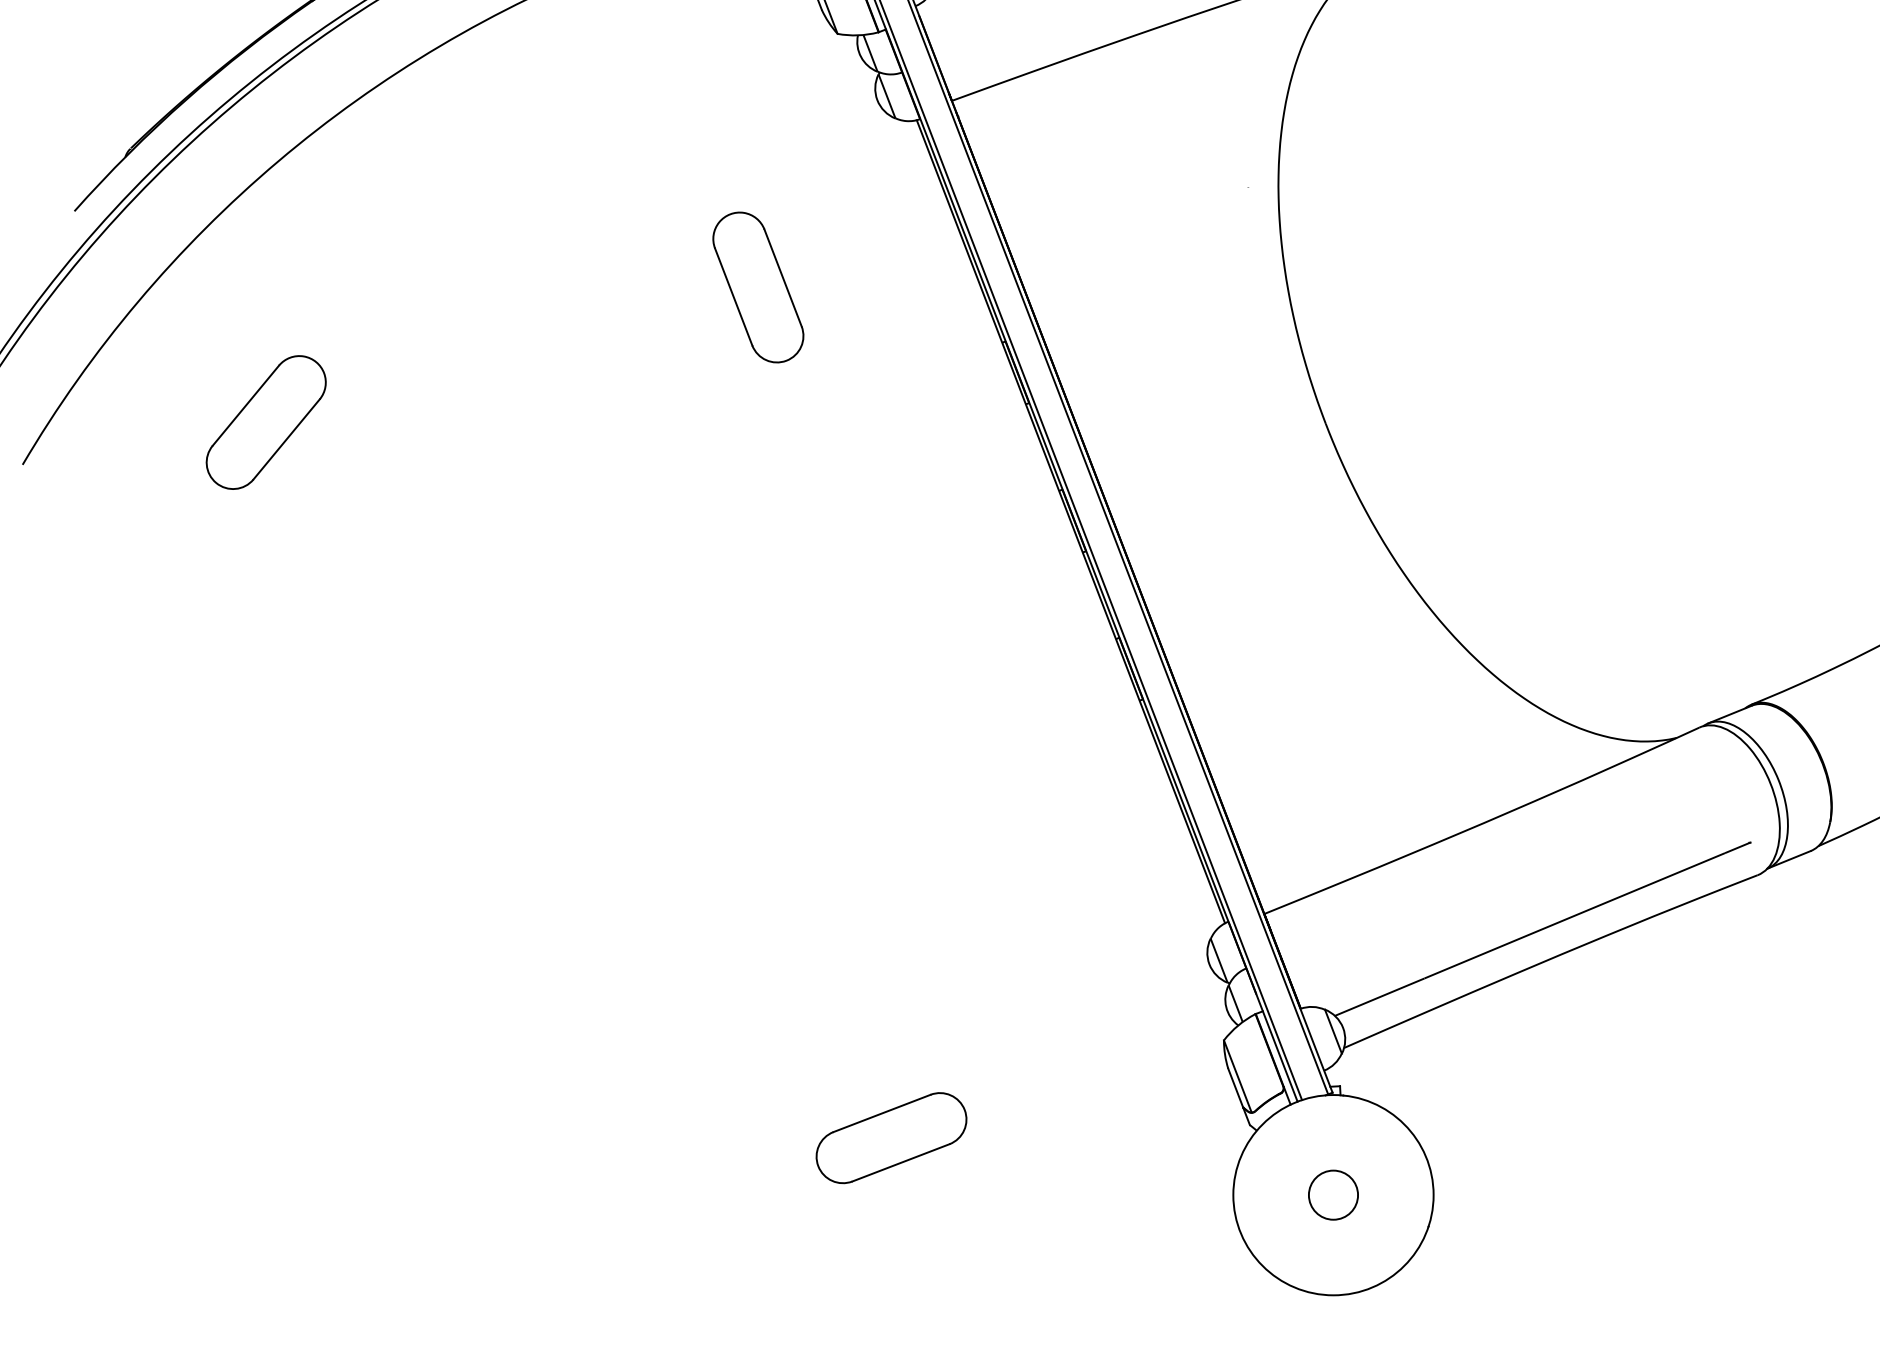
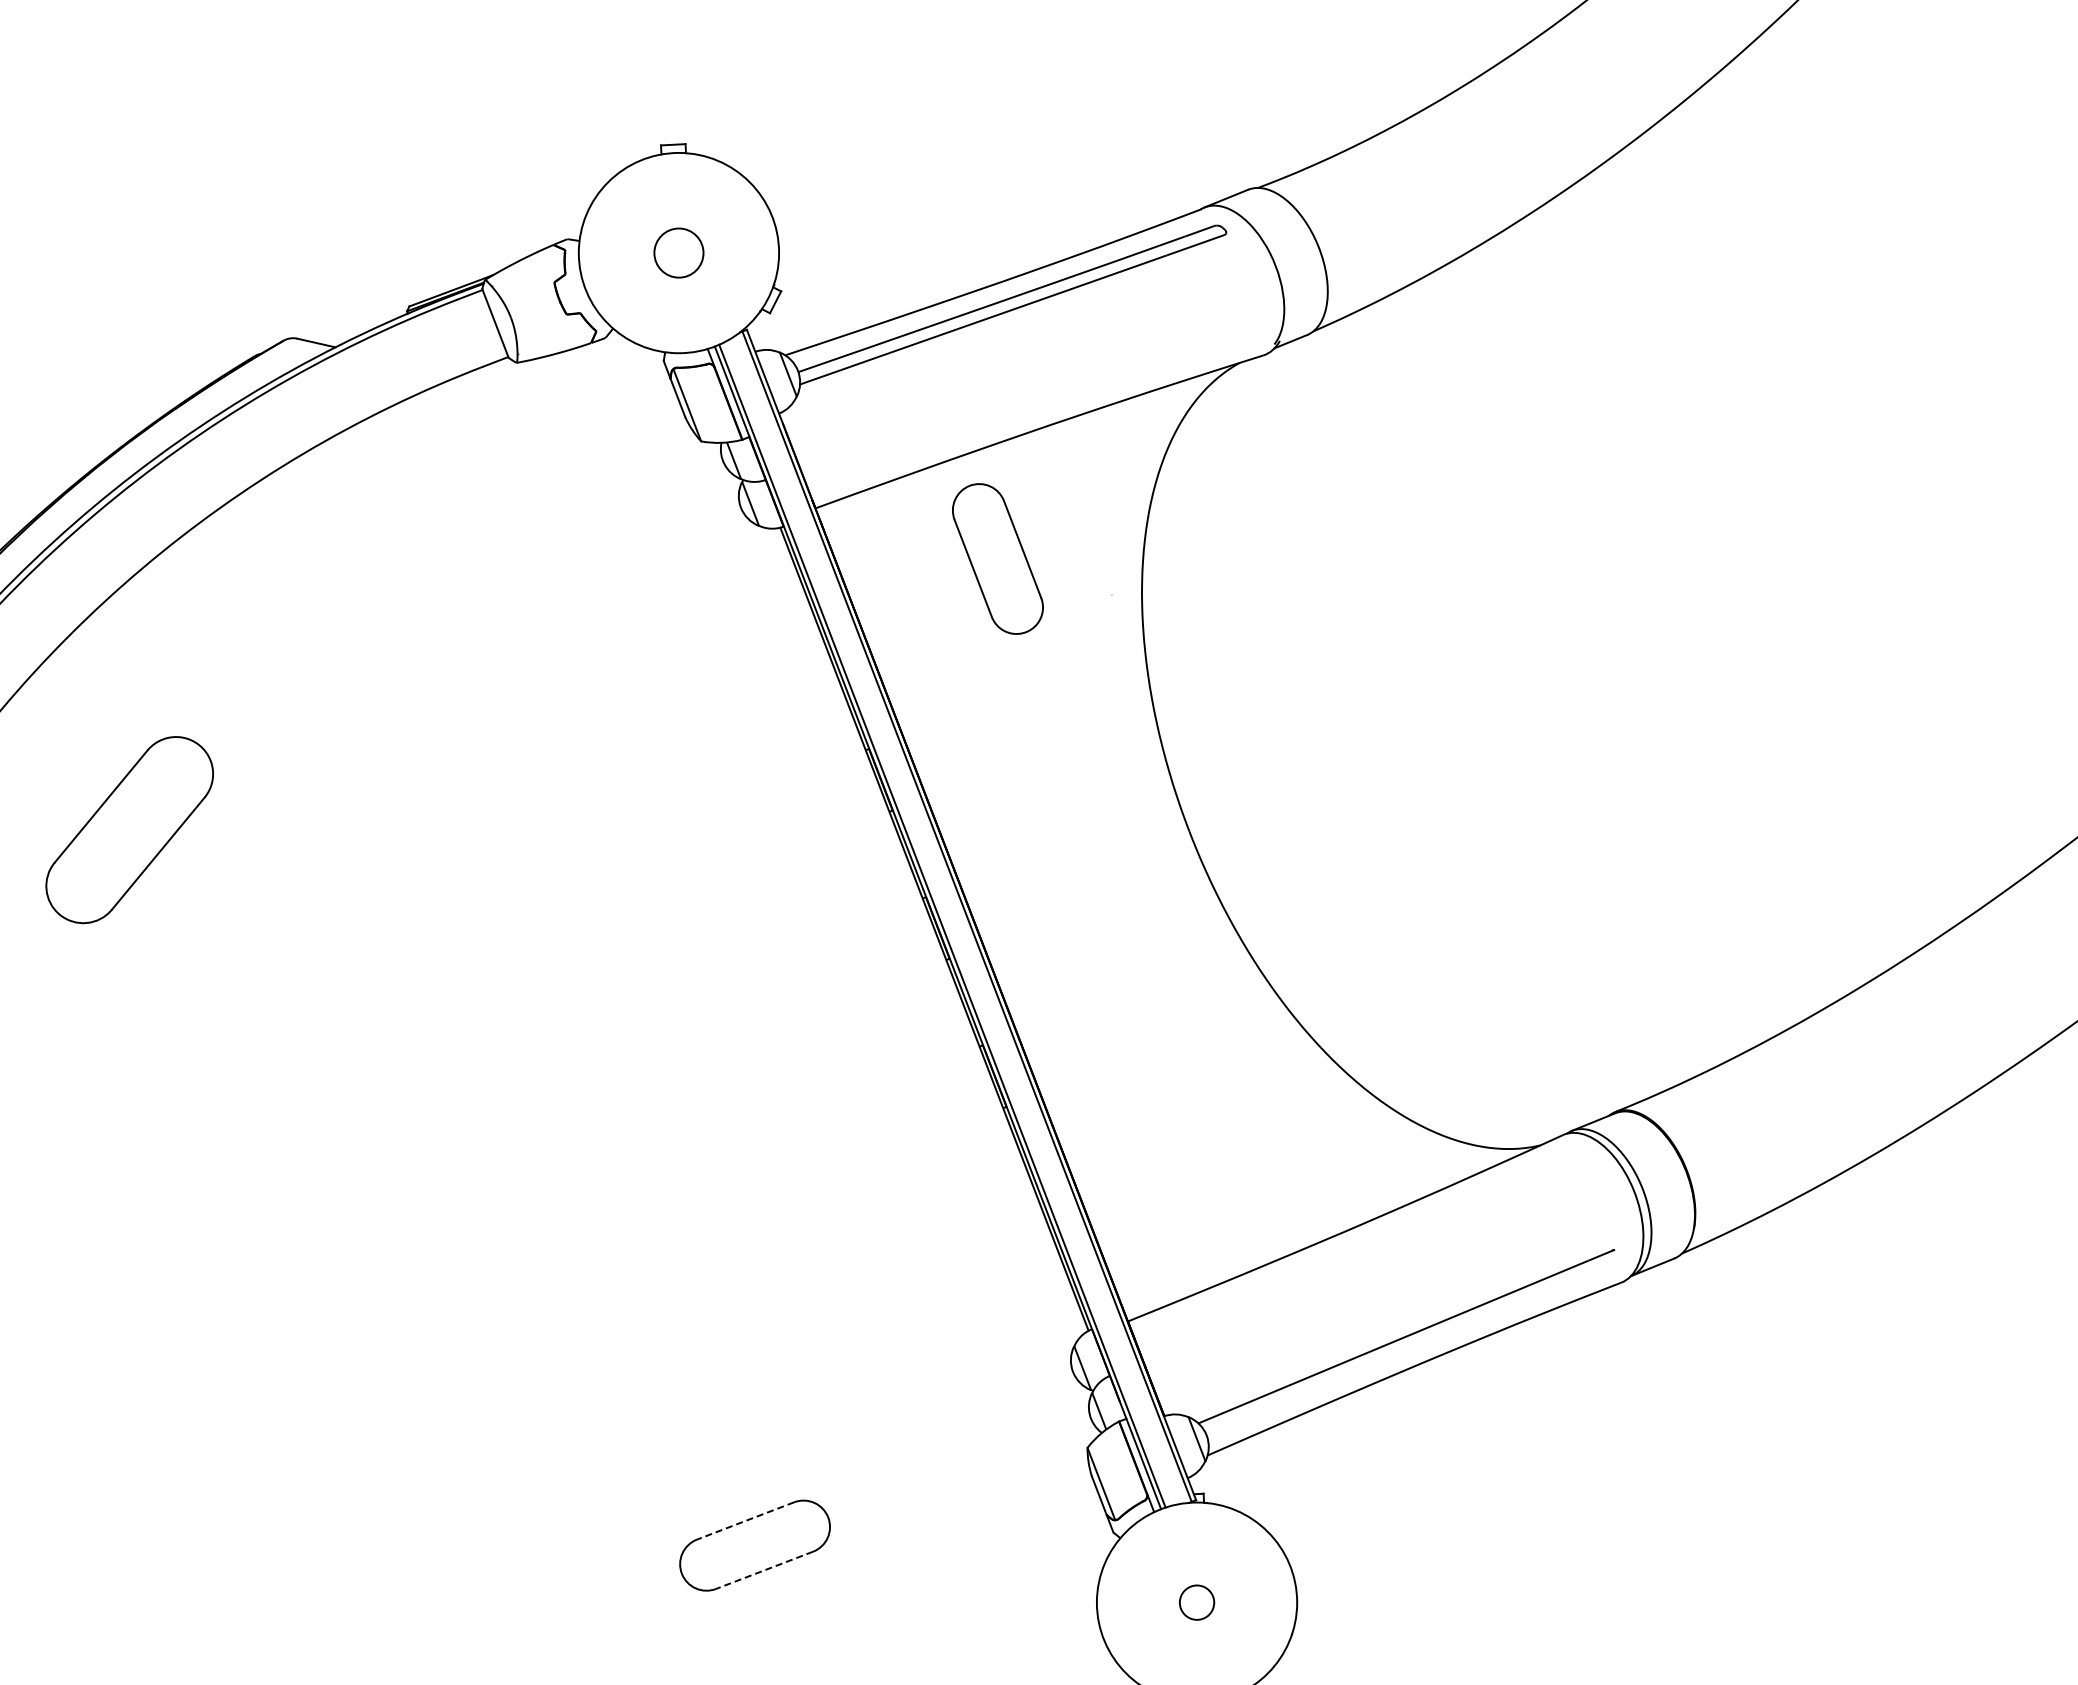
part: (757, 287) -> (997, 558), moved
part: (265, 422) -> (129, 829), size x1.4
line: (881, 1113) -> (745, 1520), solid -> dashed
line: (900, 1163) -> (764, 1570), solid -> dashed
circle: (1332, 1195) -> (1196, 1602), size x0.7

